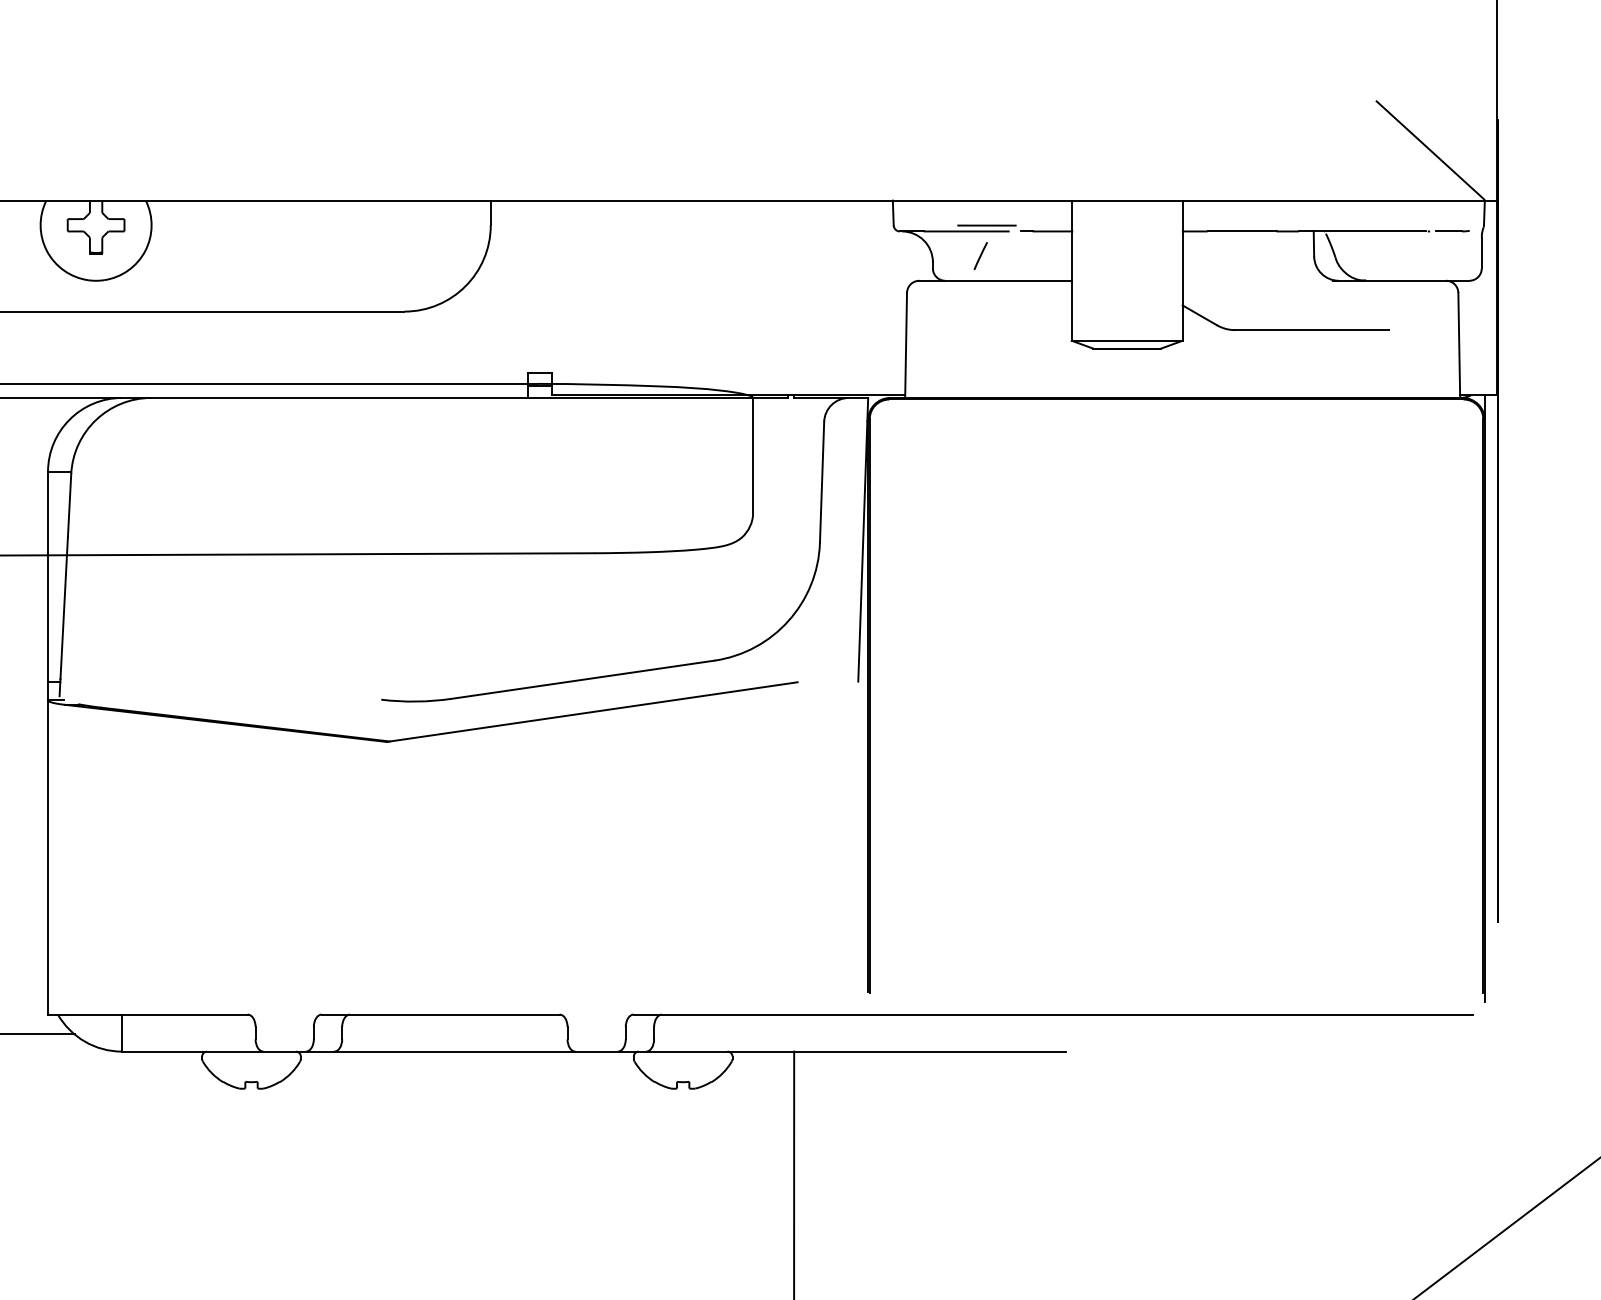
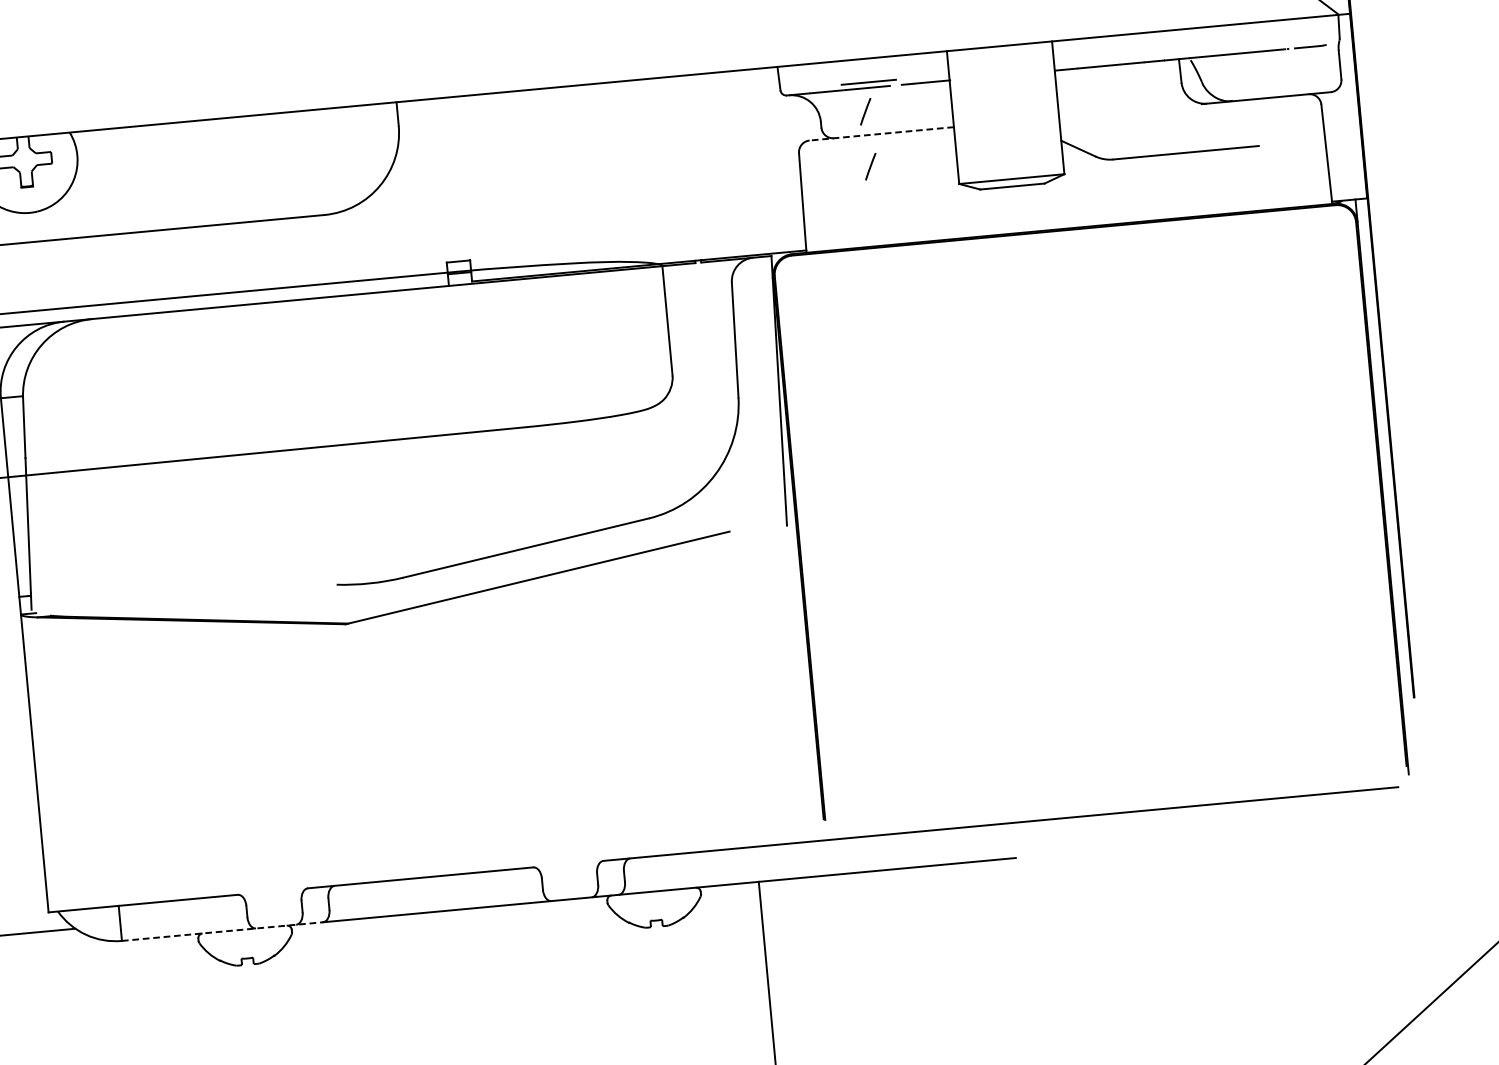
line: (995, 280) -> (881, 133), solid -> dashed
line: (980, 313) -> (870, 166), added
line: (228, 1051) -> (222, 931), solid -> dashed

